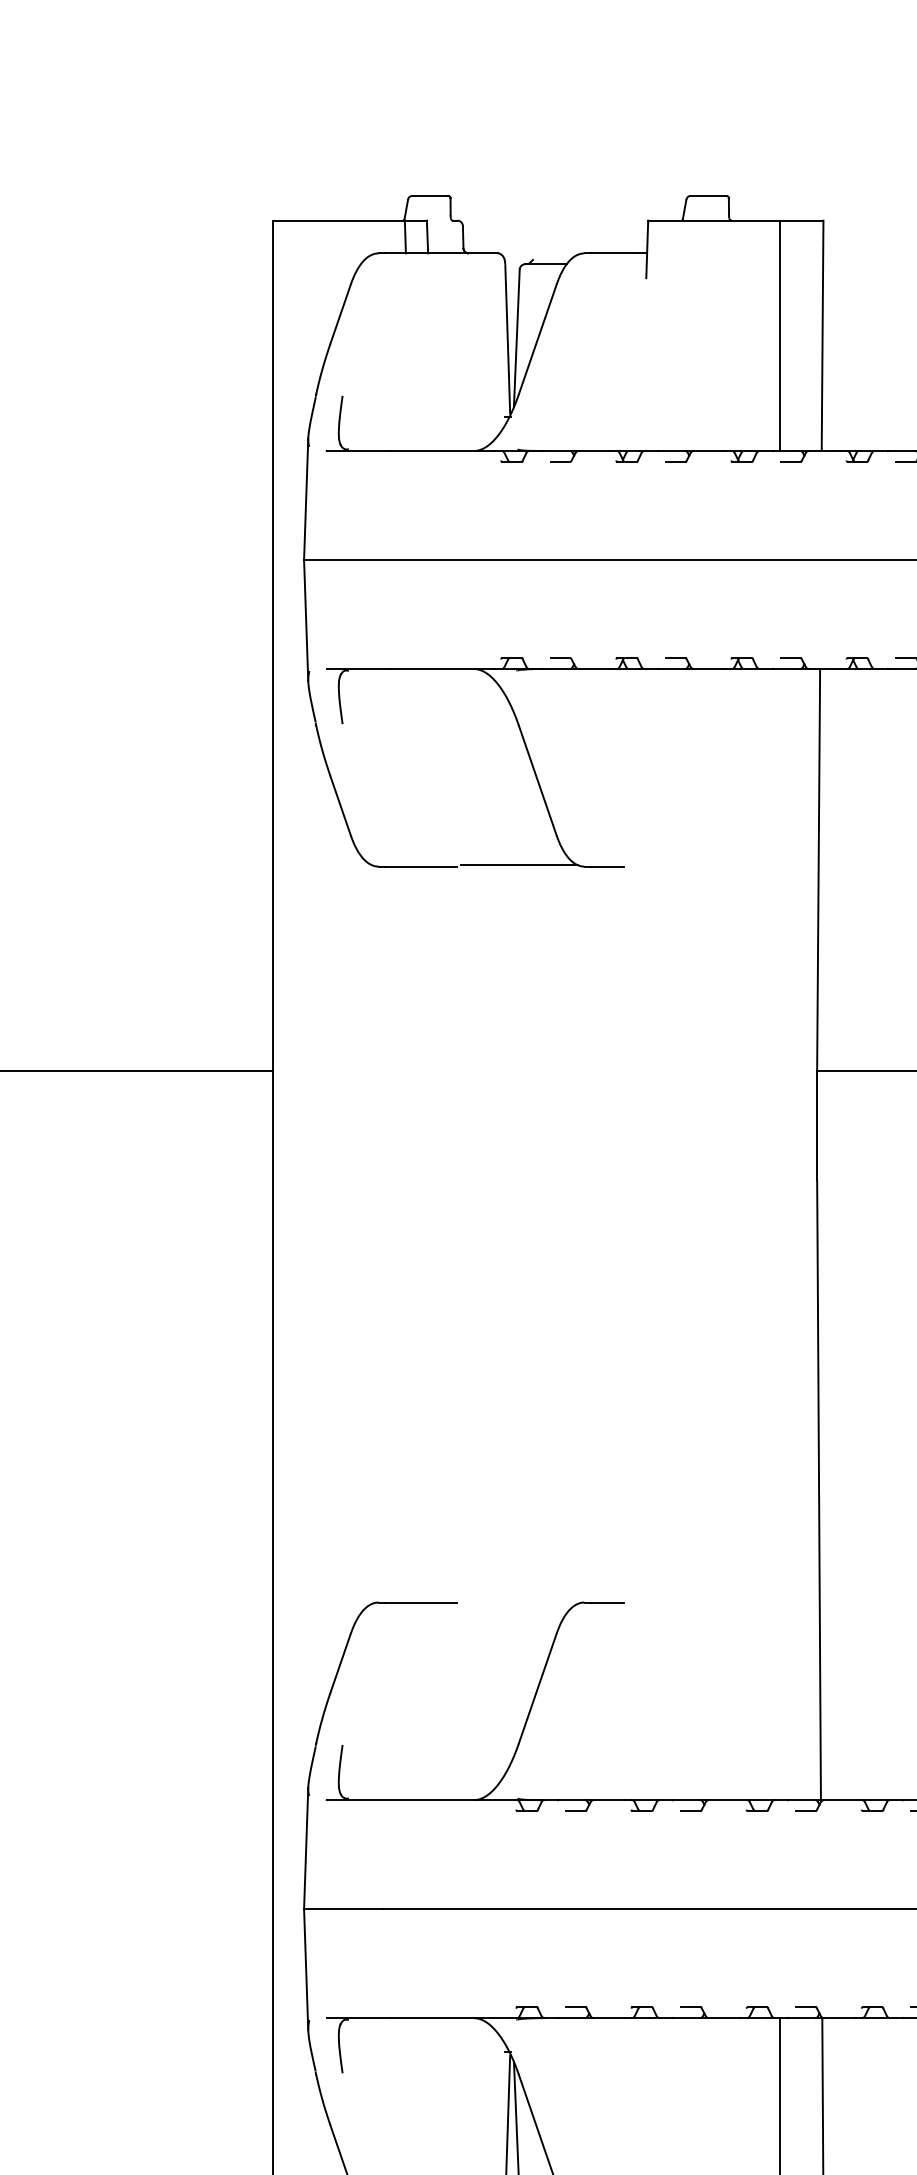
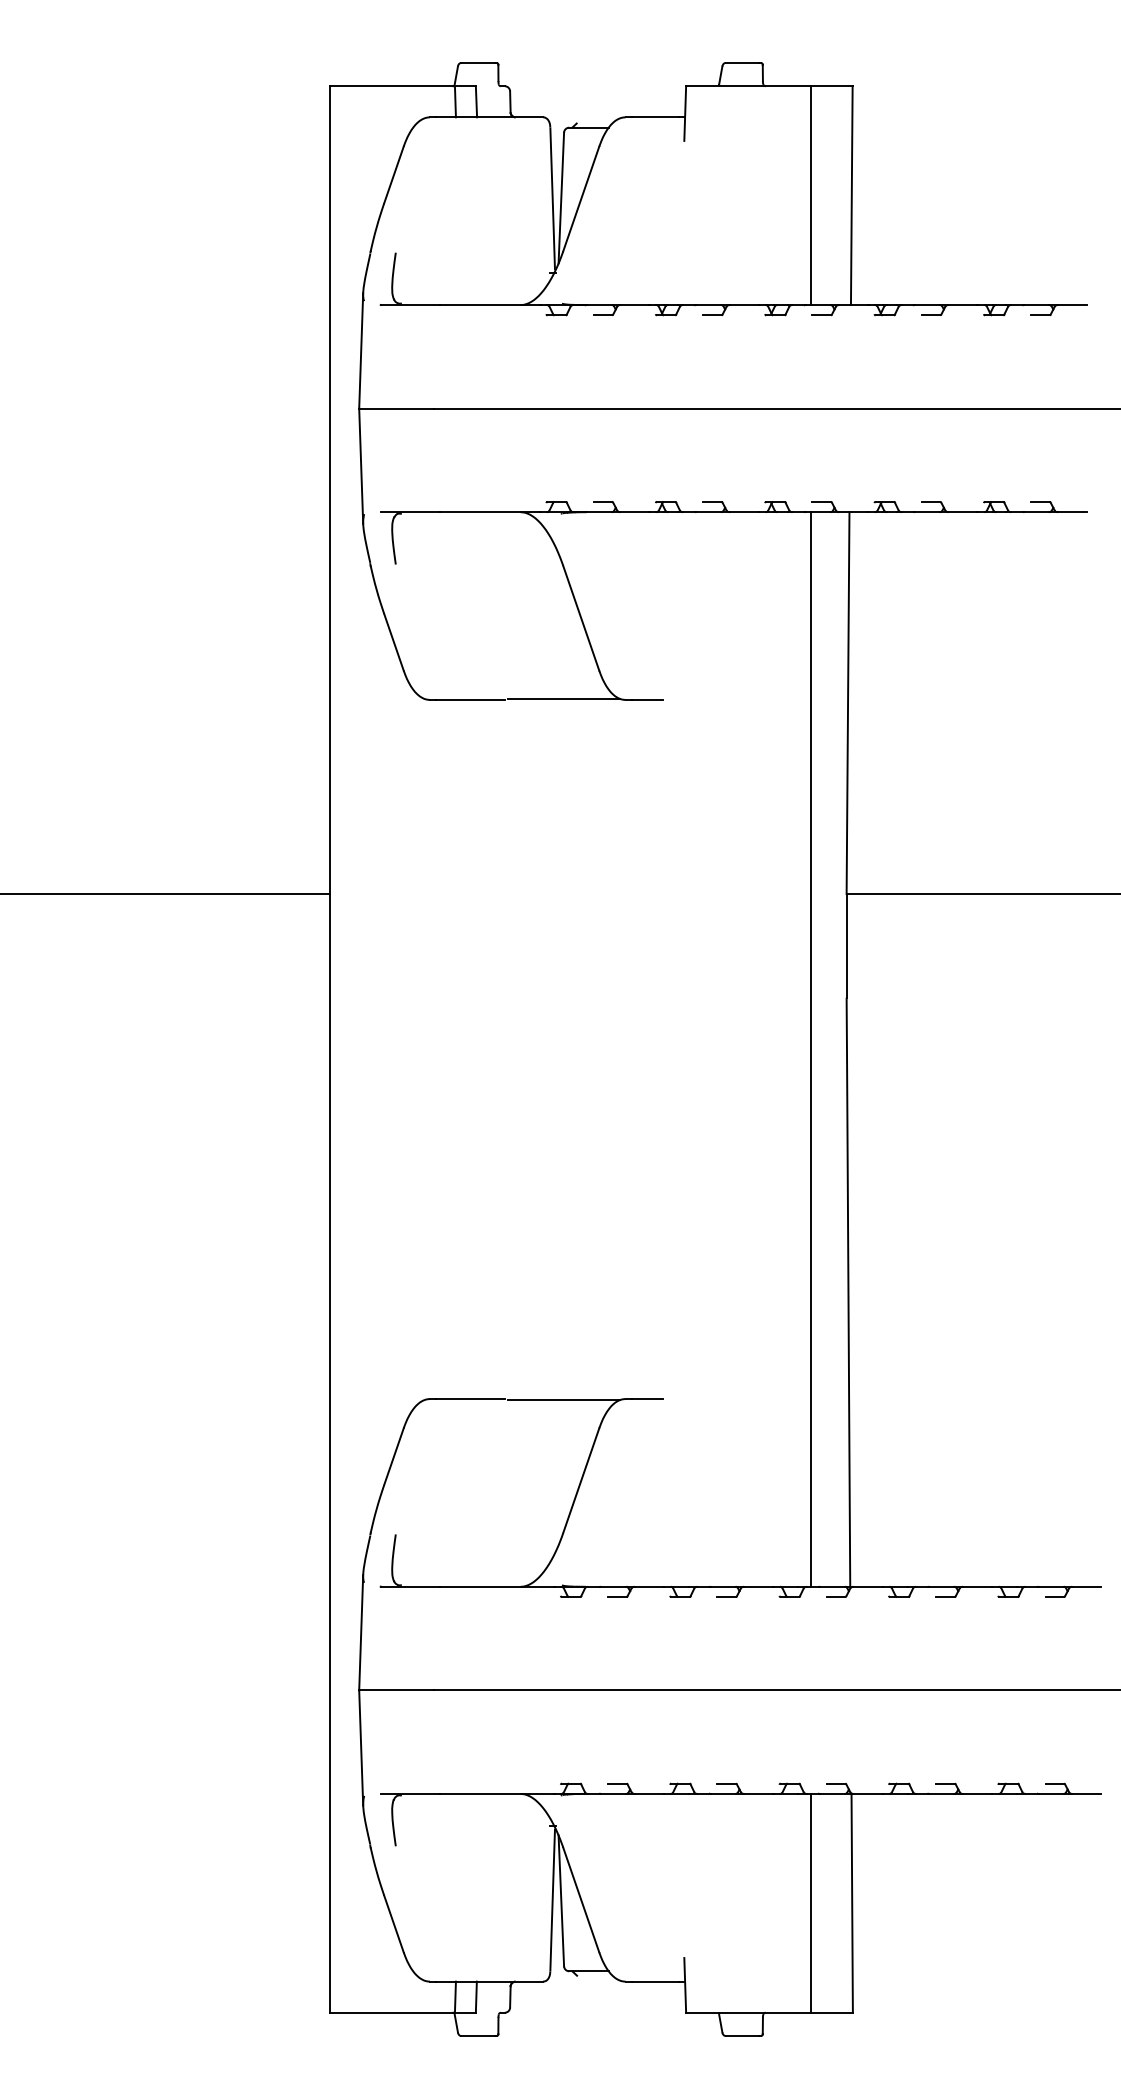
line: (780, 1234) -> (811, 1049), added
line: (519, 1604) -> (563, 1400), added

